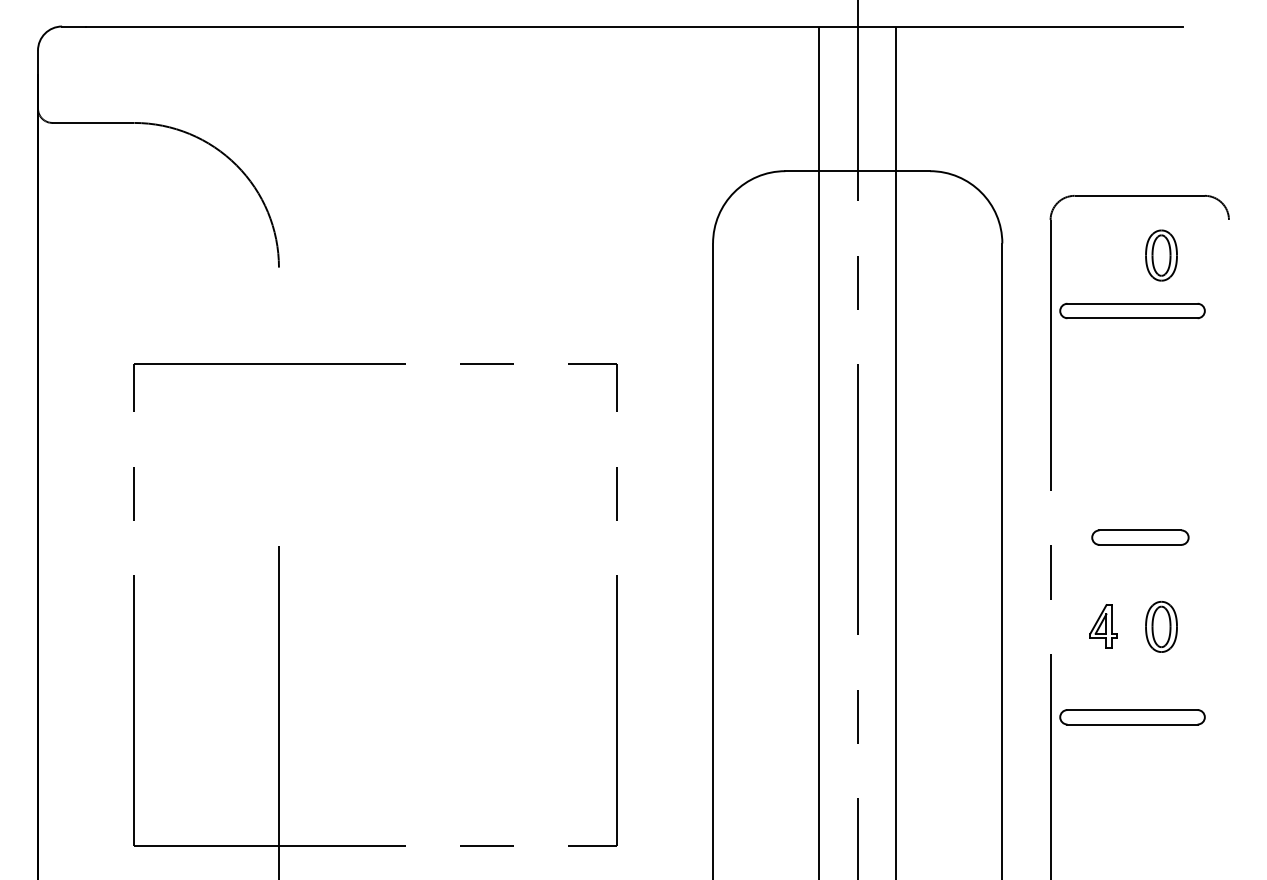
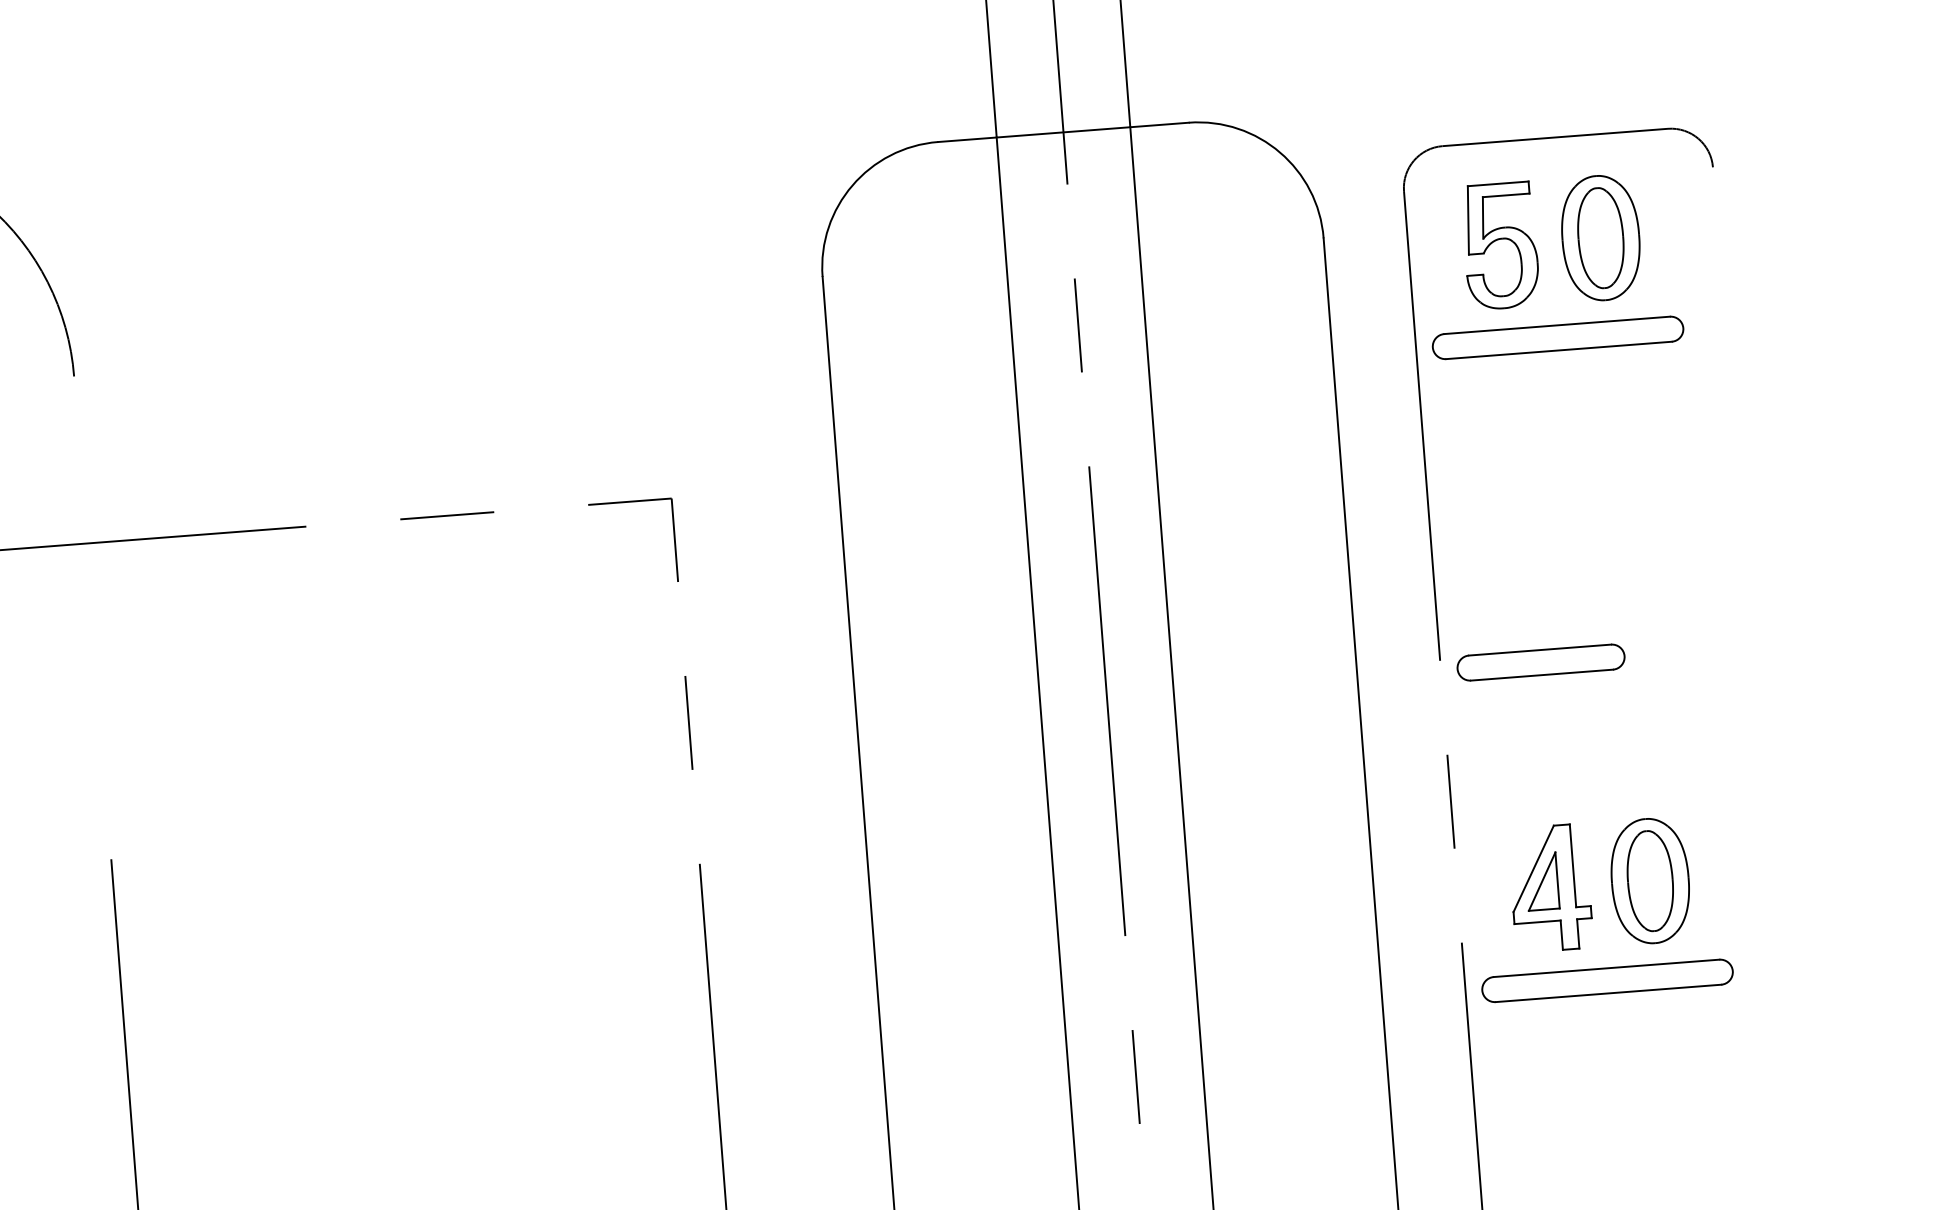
part: (1103, 255) -> (1500, 245), added
part: (1161, 255) -> (1600, 237), size x1.43
part: (1140, 537) -> (1541, 662), moved
part: (1103, 626) -> (1549, 888), size x1.67
part: (1161, 626) -> (1650, 880), size x1.43
part: (1132, 717) -> (1607, 981), moved

